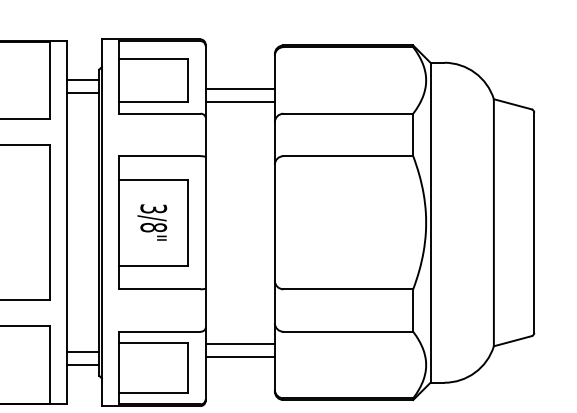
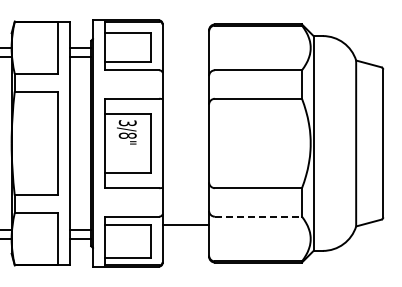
line: (239, 88) -> (185, 53), removed
line: (239, 102) -> (185, 62), removed
text: (151, 222) -> (126, 132), moved
line: (348, 331) -> (258, 216), solid -> dashed
line: (239, 356) -> (185, 233), removed

